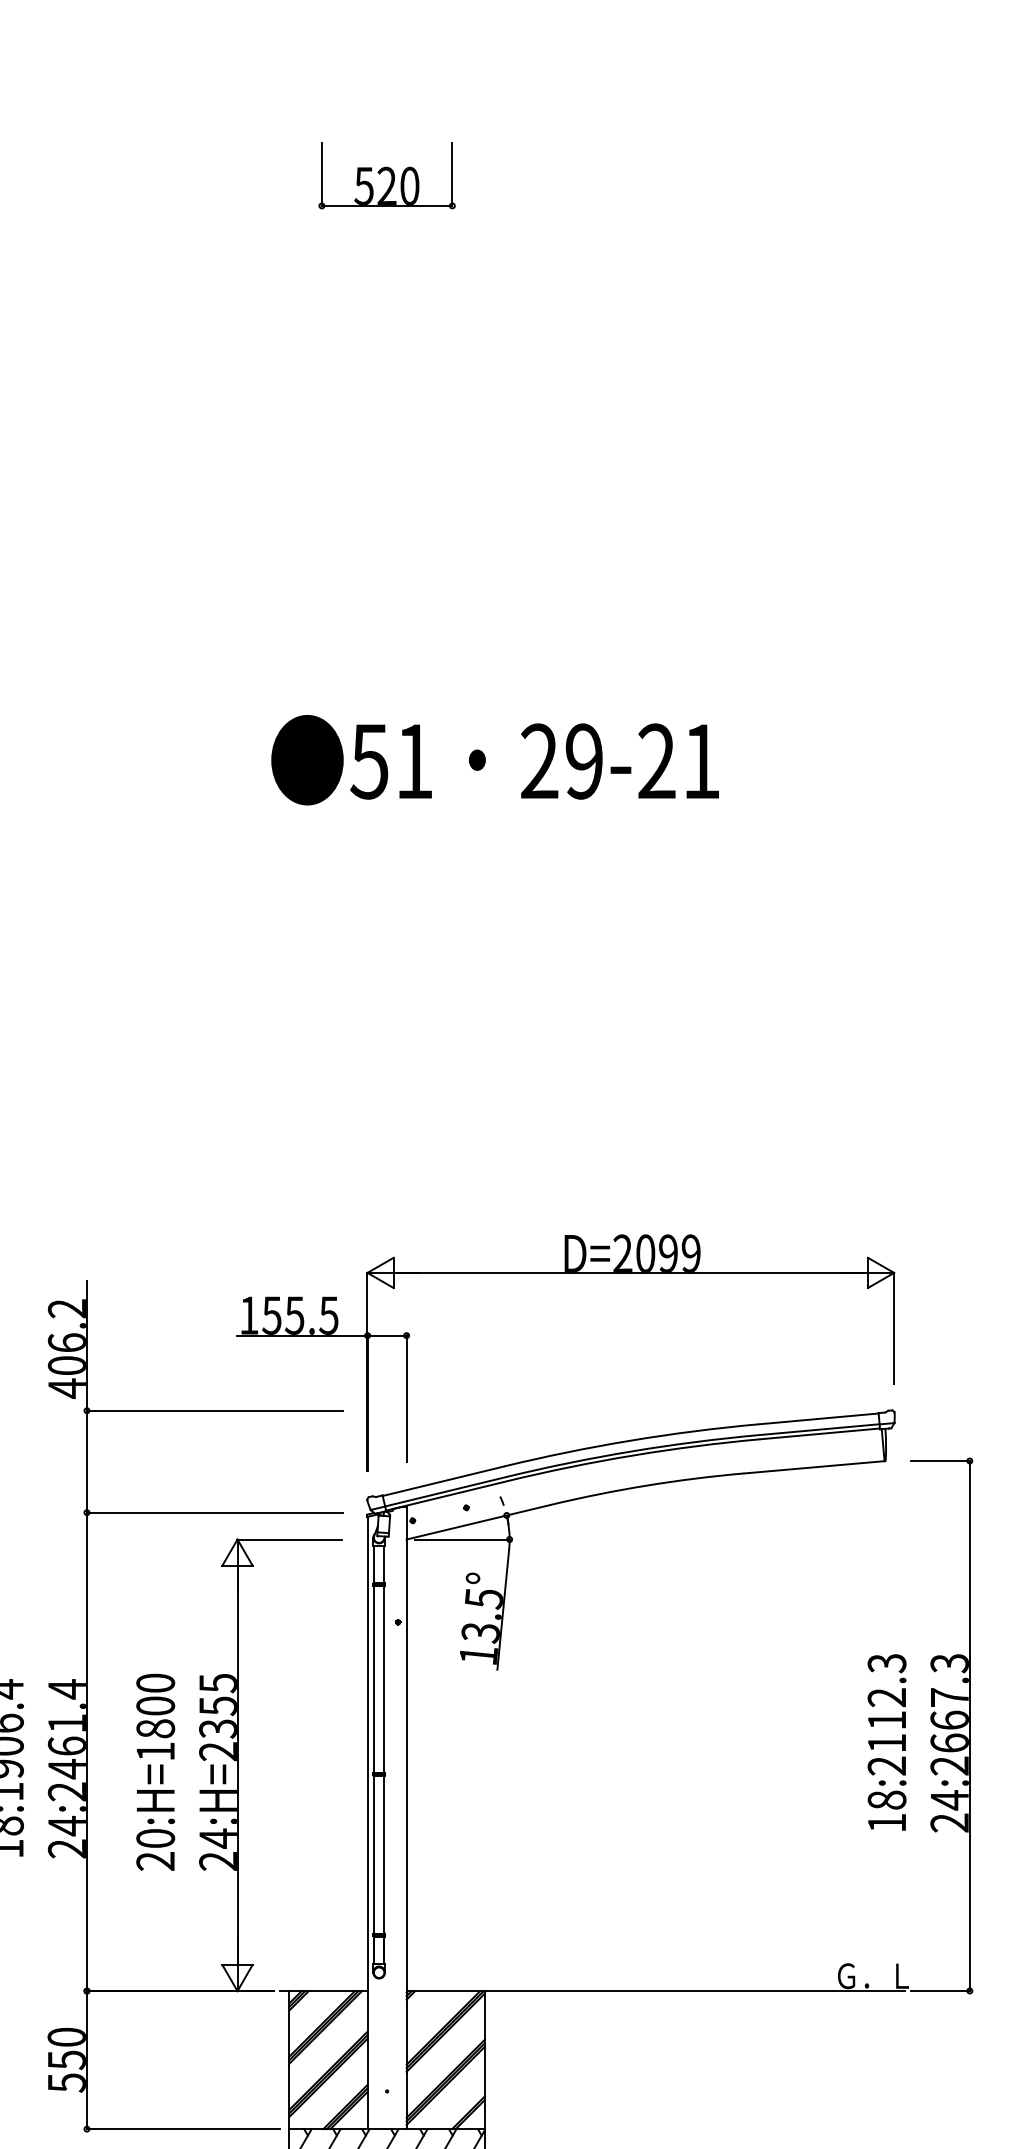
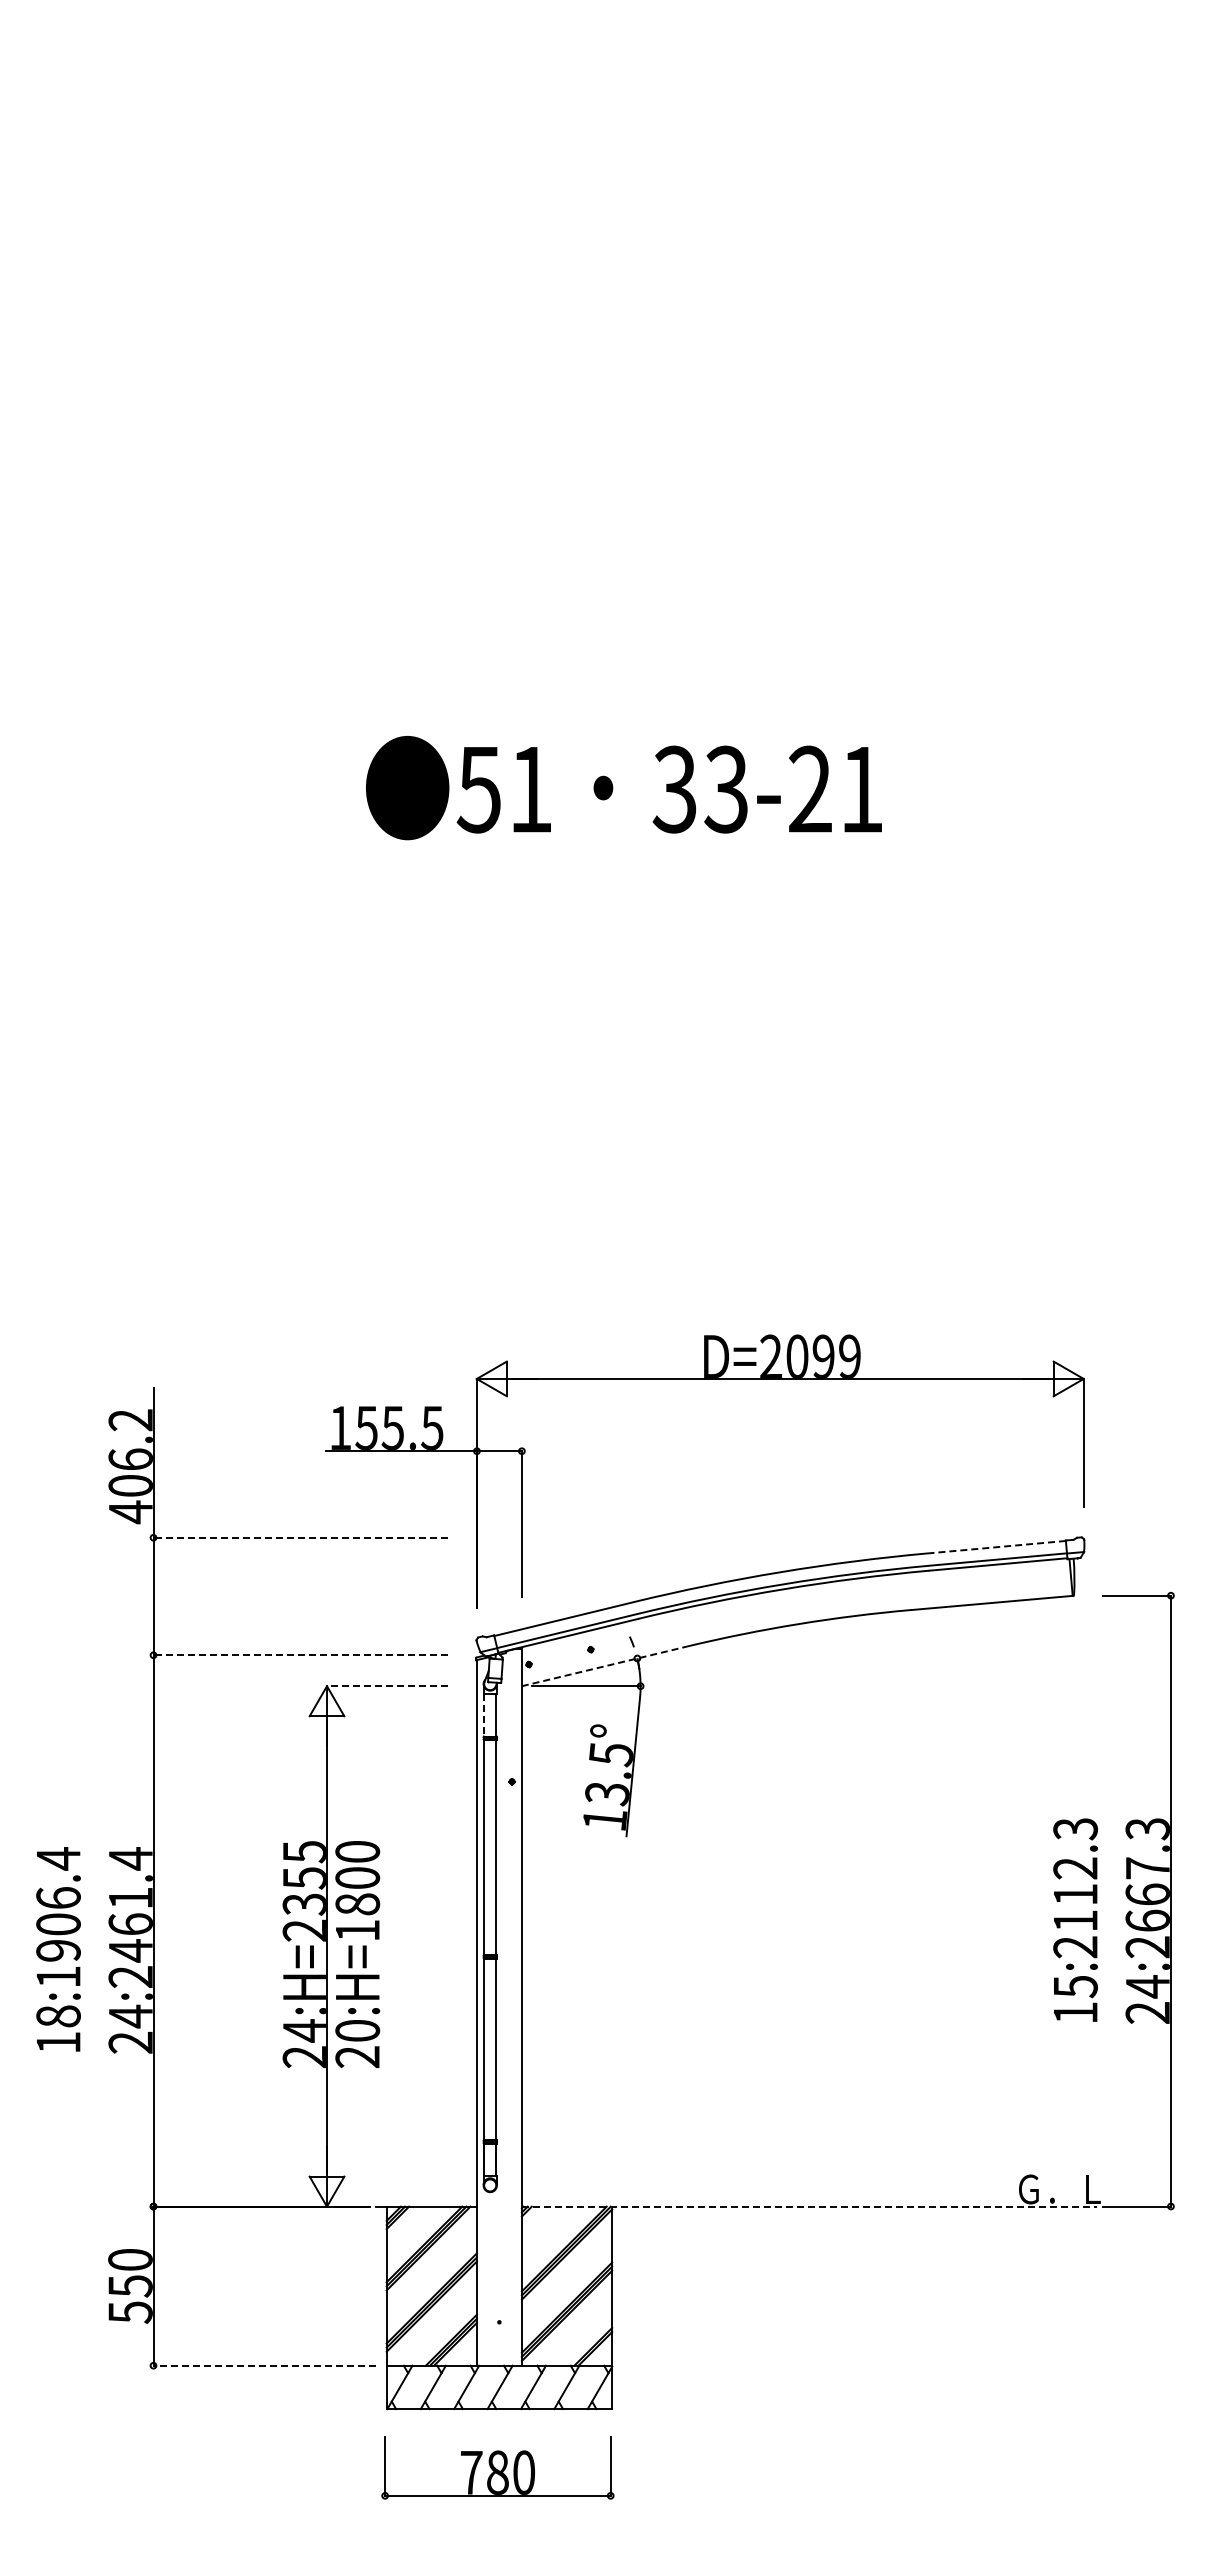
part: (387, 175) -> (499, 114), removed
text: (560, 761) -> (699, 789), 29-21 -> 33-21
line: (214, 1410) -> (300, 1537), solid -> dashed
line: (818, 1419) -> (996, 1547), solid -> dashed
line: (214, 1512) -> (300, 1655), solid -> dashed
line: (478, 1522) -> (604, 1666), solid -> dashed
line: (289, 1539) -> (386, 1686), solid -> dashed
line: (374, 1564) -> (484, 1715), solid -> dashed
text: (155, 1772) -> (357, 1954), moved
text: (886, 1800) -> (1075, 1986), 18:2112.3 -> 15:2112.3
line: (656, 1990) -> (809, 2206), solid -> dashed
line: (182, 2128) -> (263, 2365), solid -> dashed

